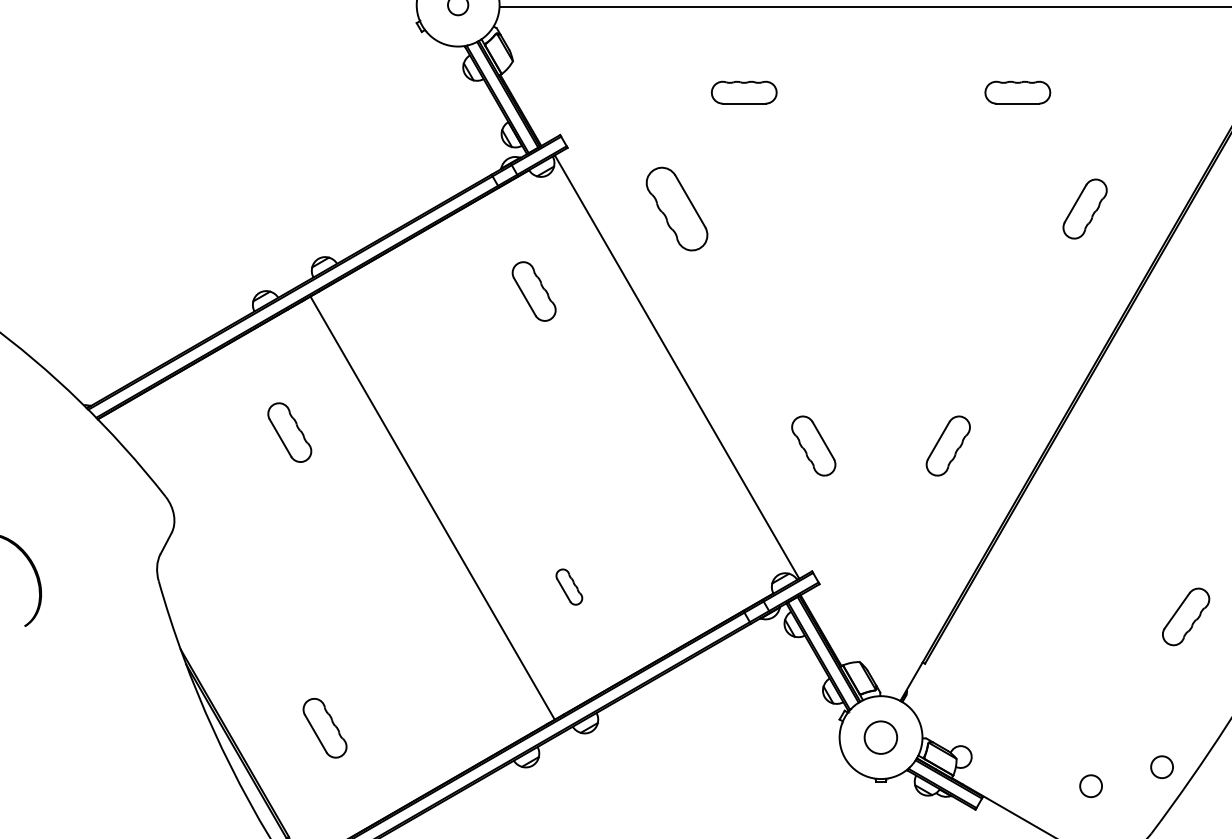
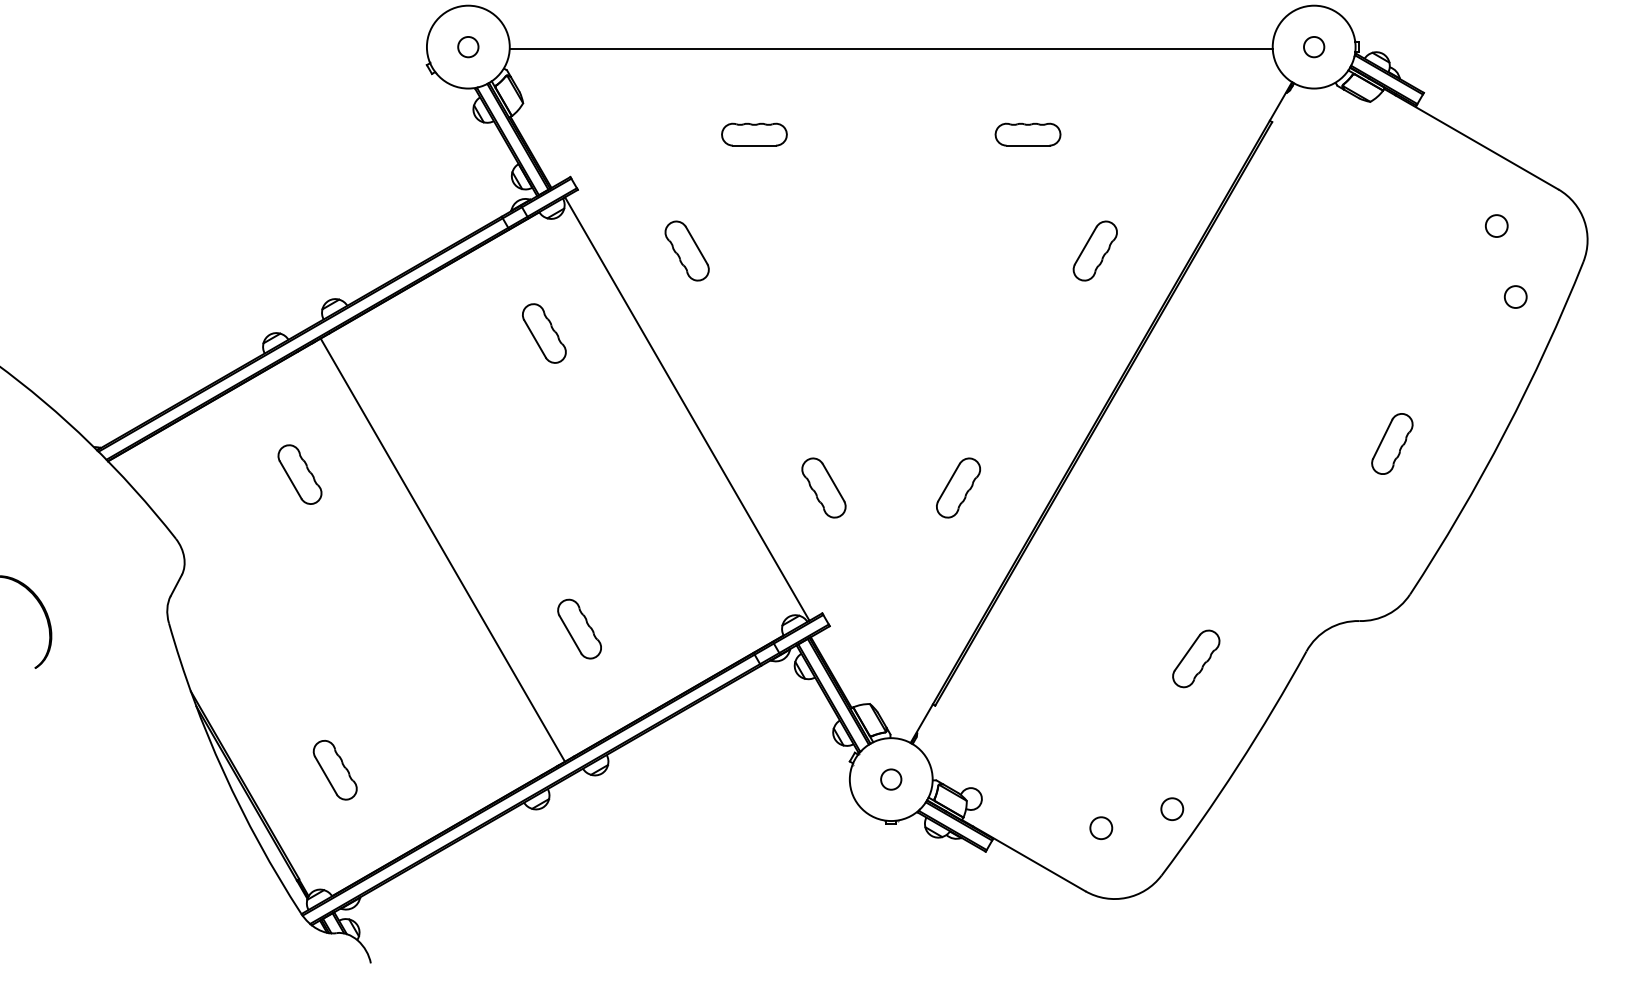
part: (676, 208) -> (686, 250), size x0.71
part: (569, 586) -> (579, 628), size x1.67
circle: (881, 737) -> (891, 779), size x0.62

